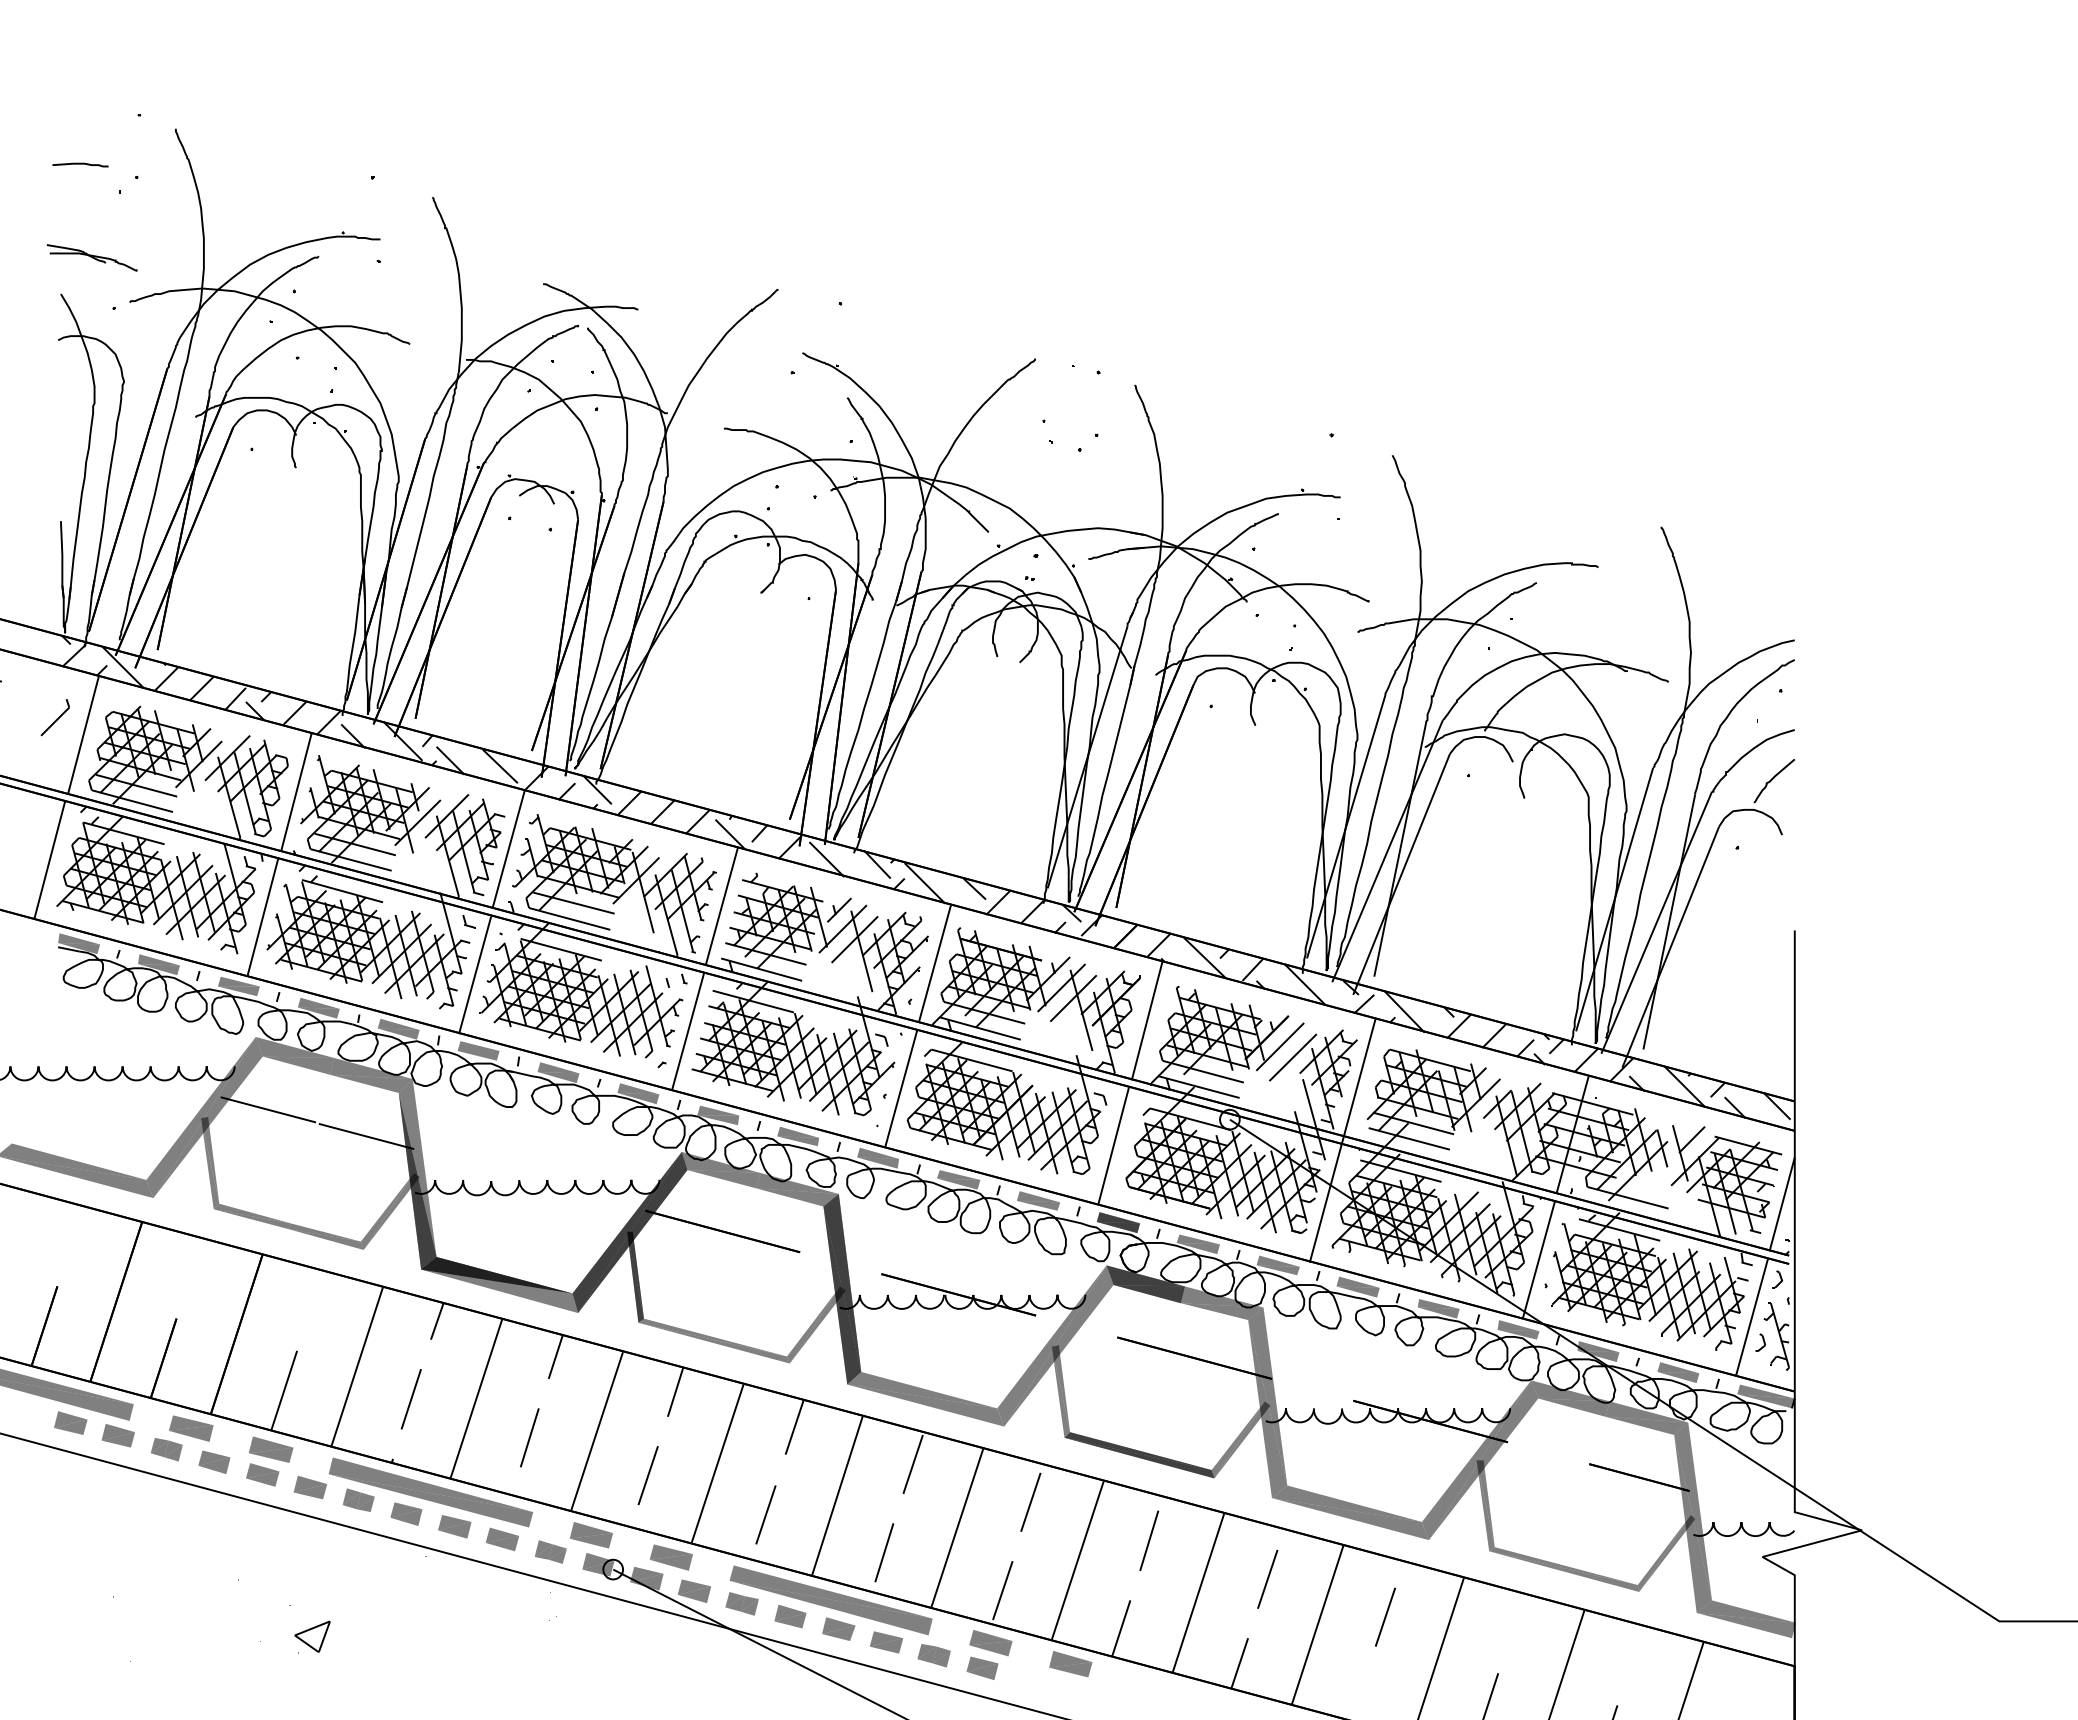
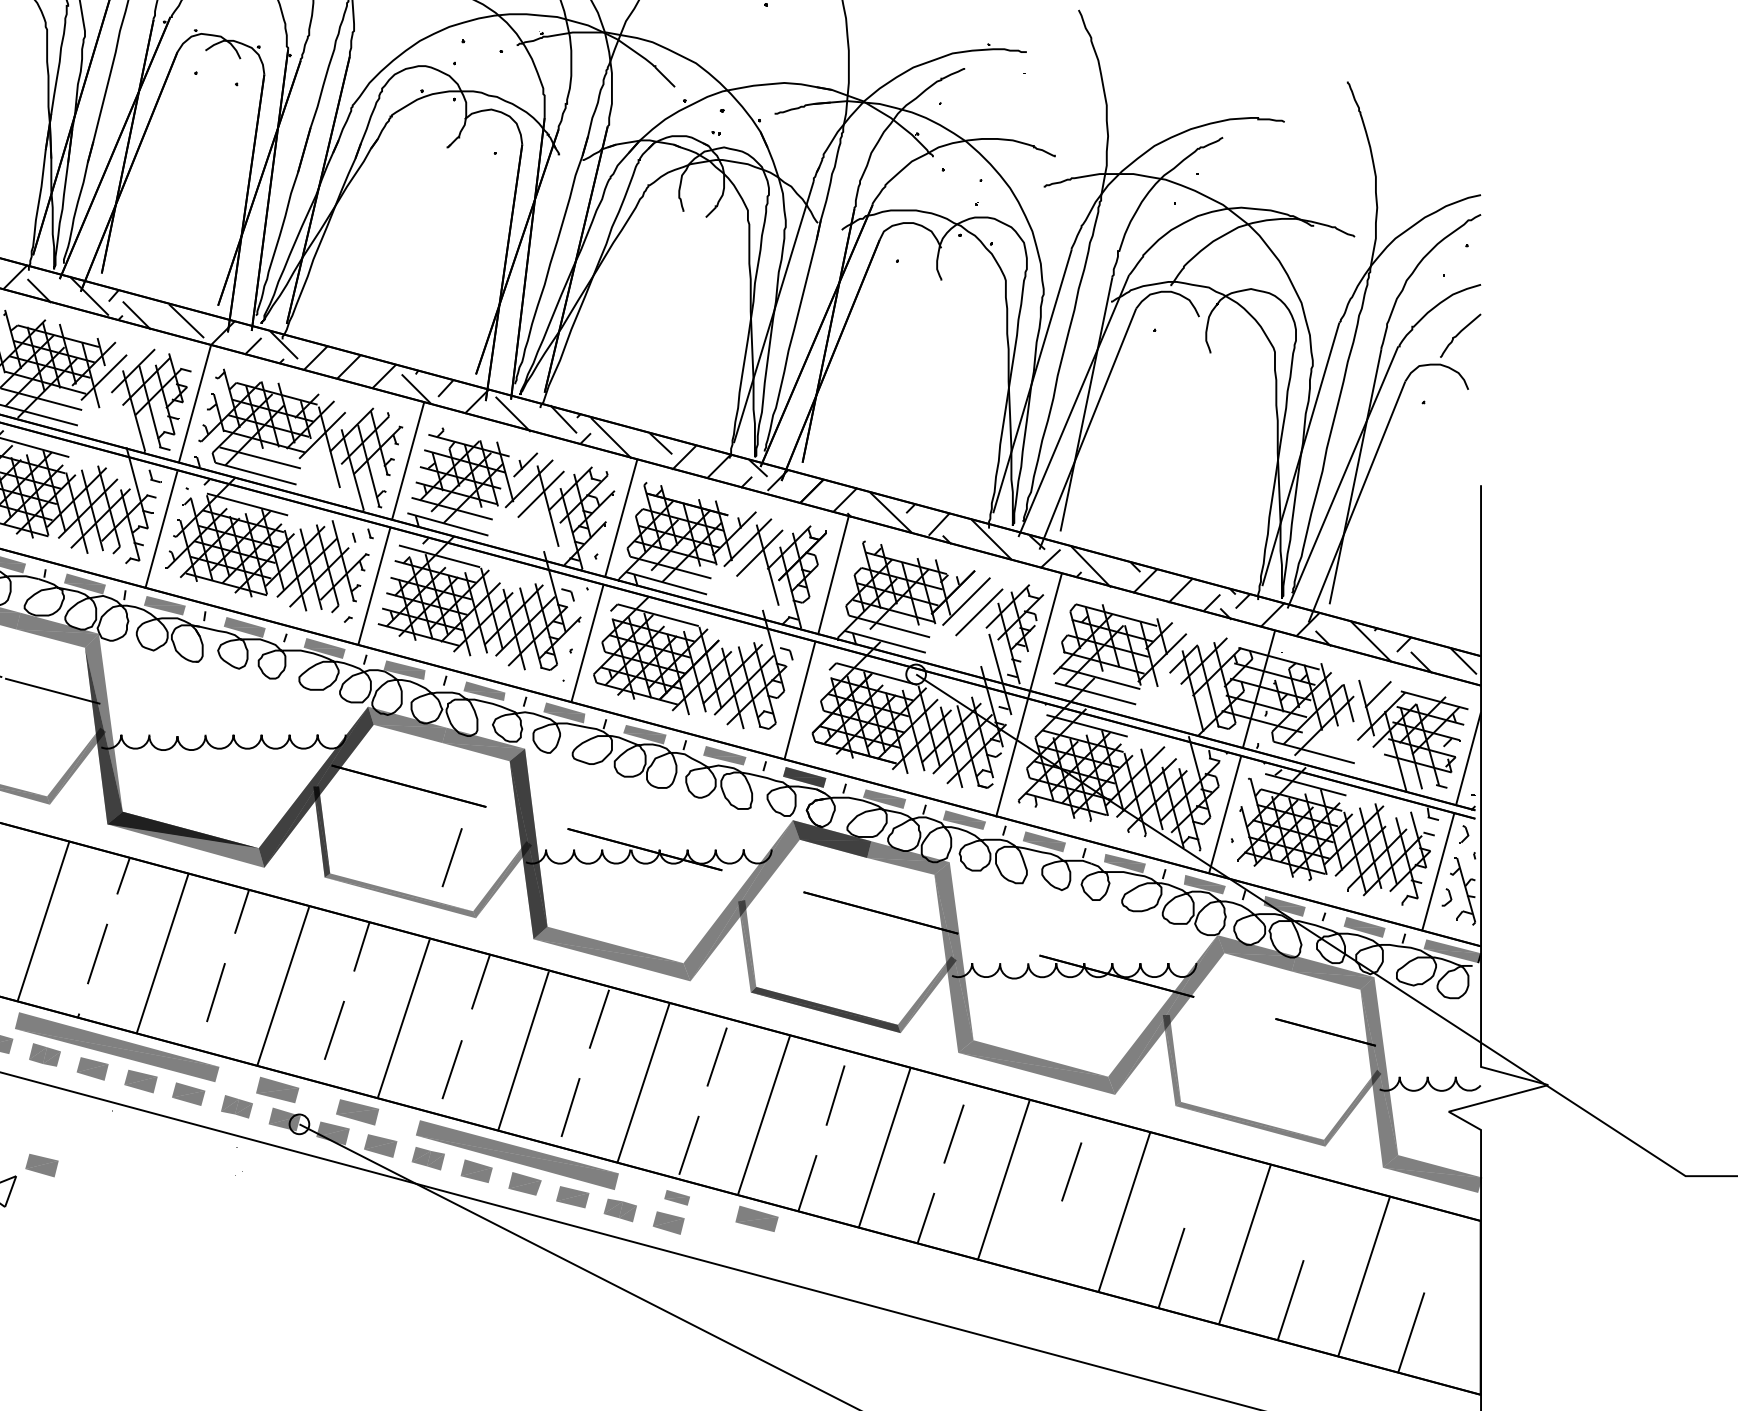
line: (765, 1302) -> (451, 857), added
part: (355, 1610) -> (41, 1165), added
part: (990, 1642) -> (676, 1197), size x0.6

